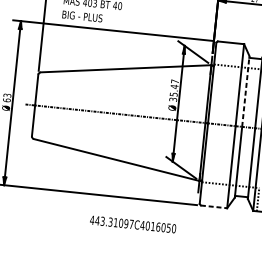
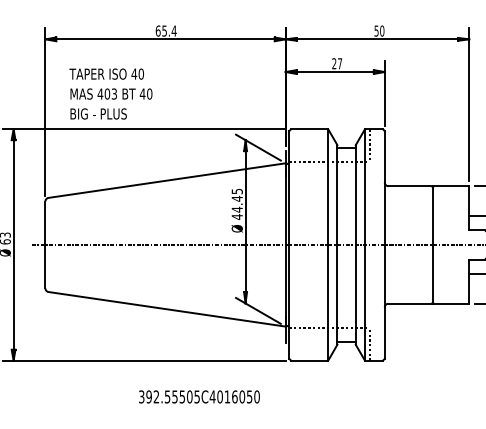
text: (173, 90) -> (236, 203), 35.47 -> 44.45
line: (245, 91) -> (337, 195), dashed -> solid
line: (213, 206) -> (309, 360), dashed -> solid
text: (111, 221) -> (168, 396), 443.31097C4016050 -> 392.55505C4016050

